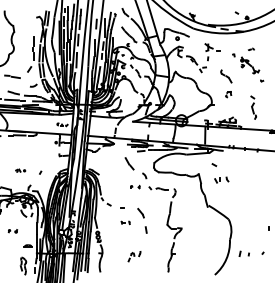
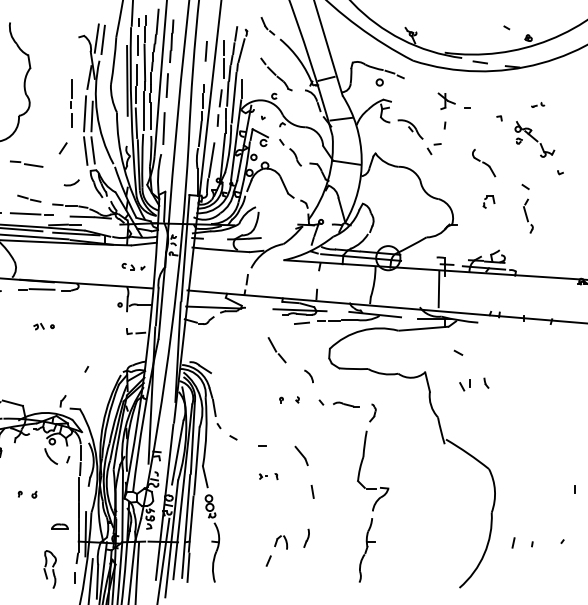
part: (253, 107) -> (527, 208), moved
part: (20, 170) -> (43, 326), moved
part: (134, 256) -> (287, 548), size x1.67

